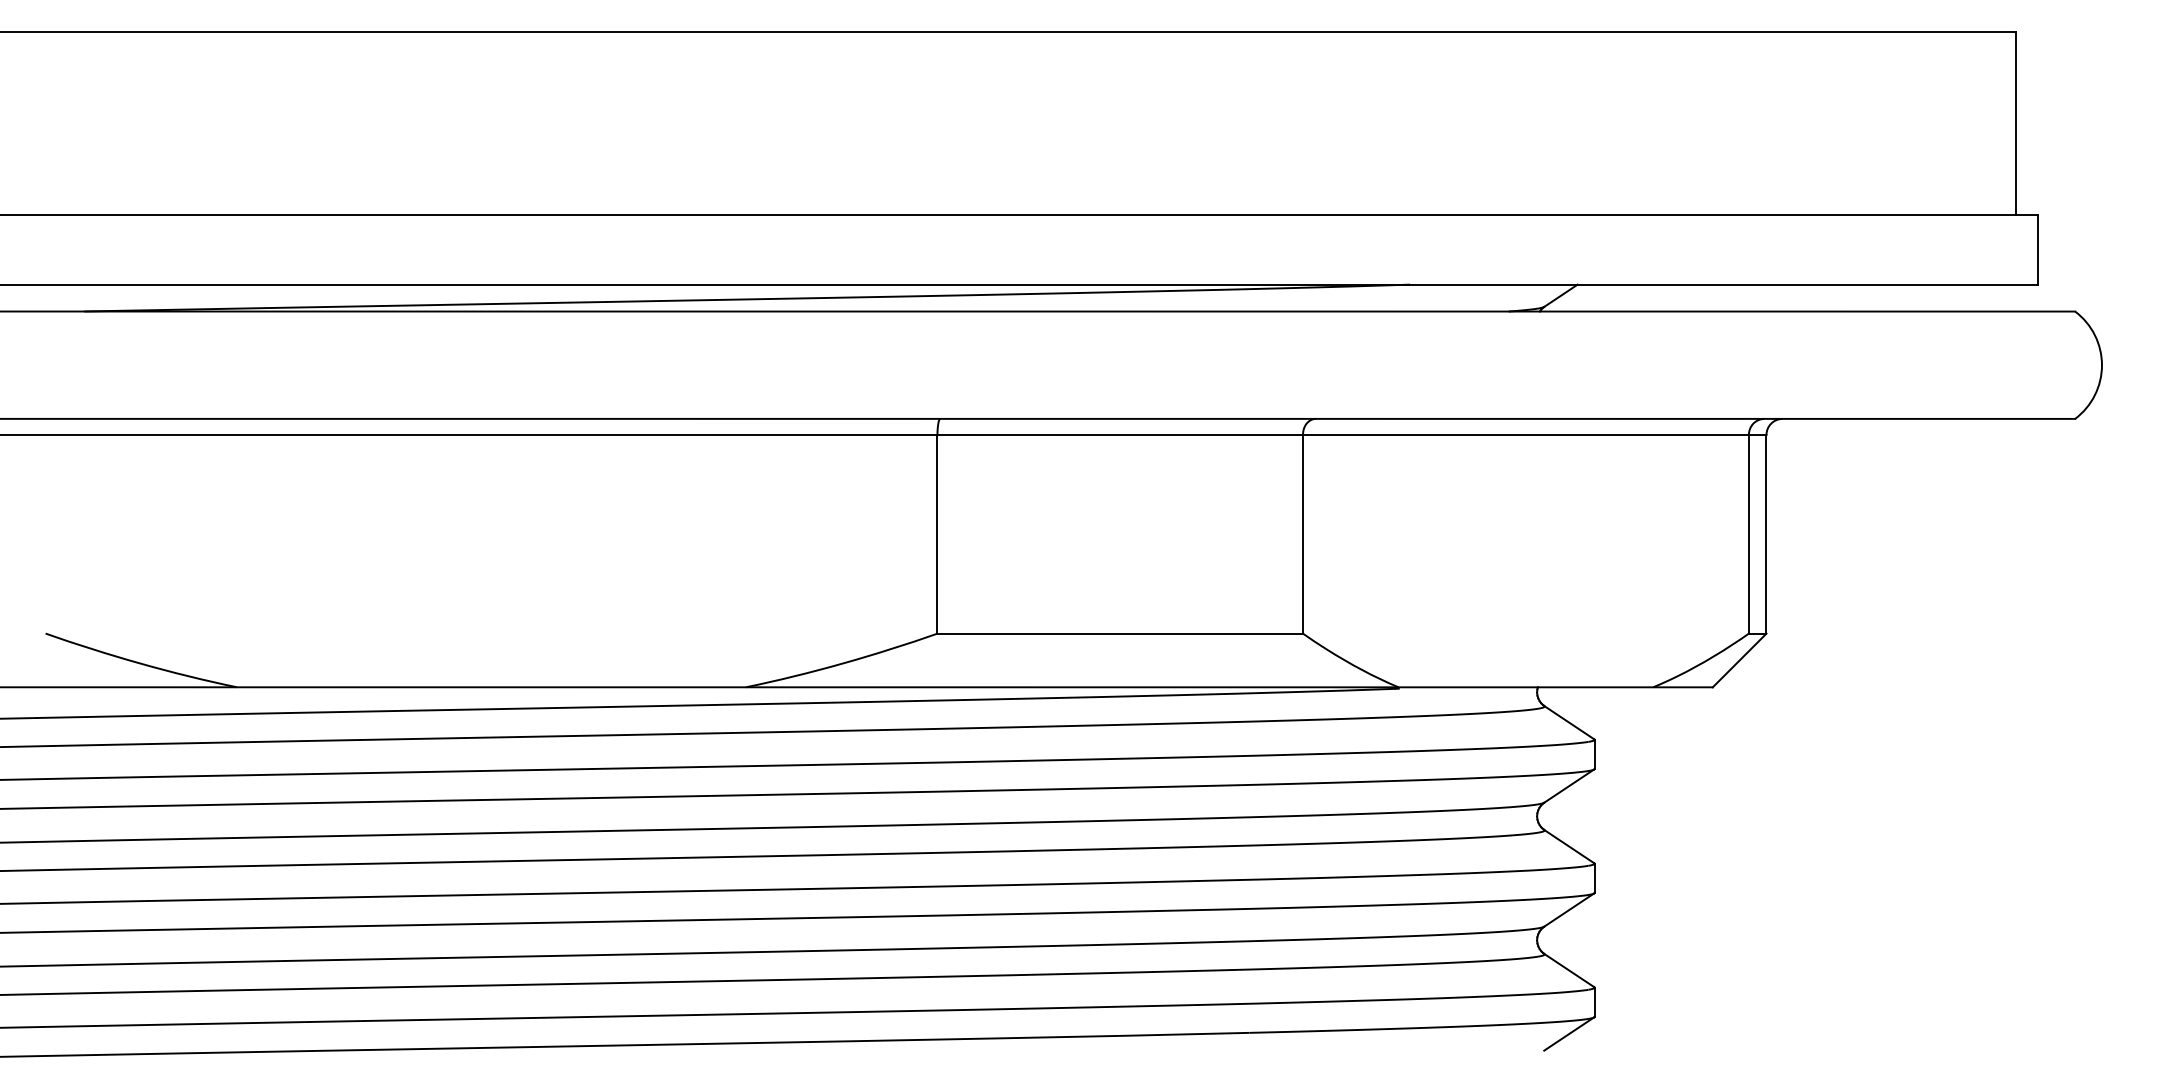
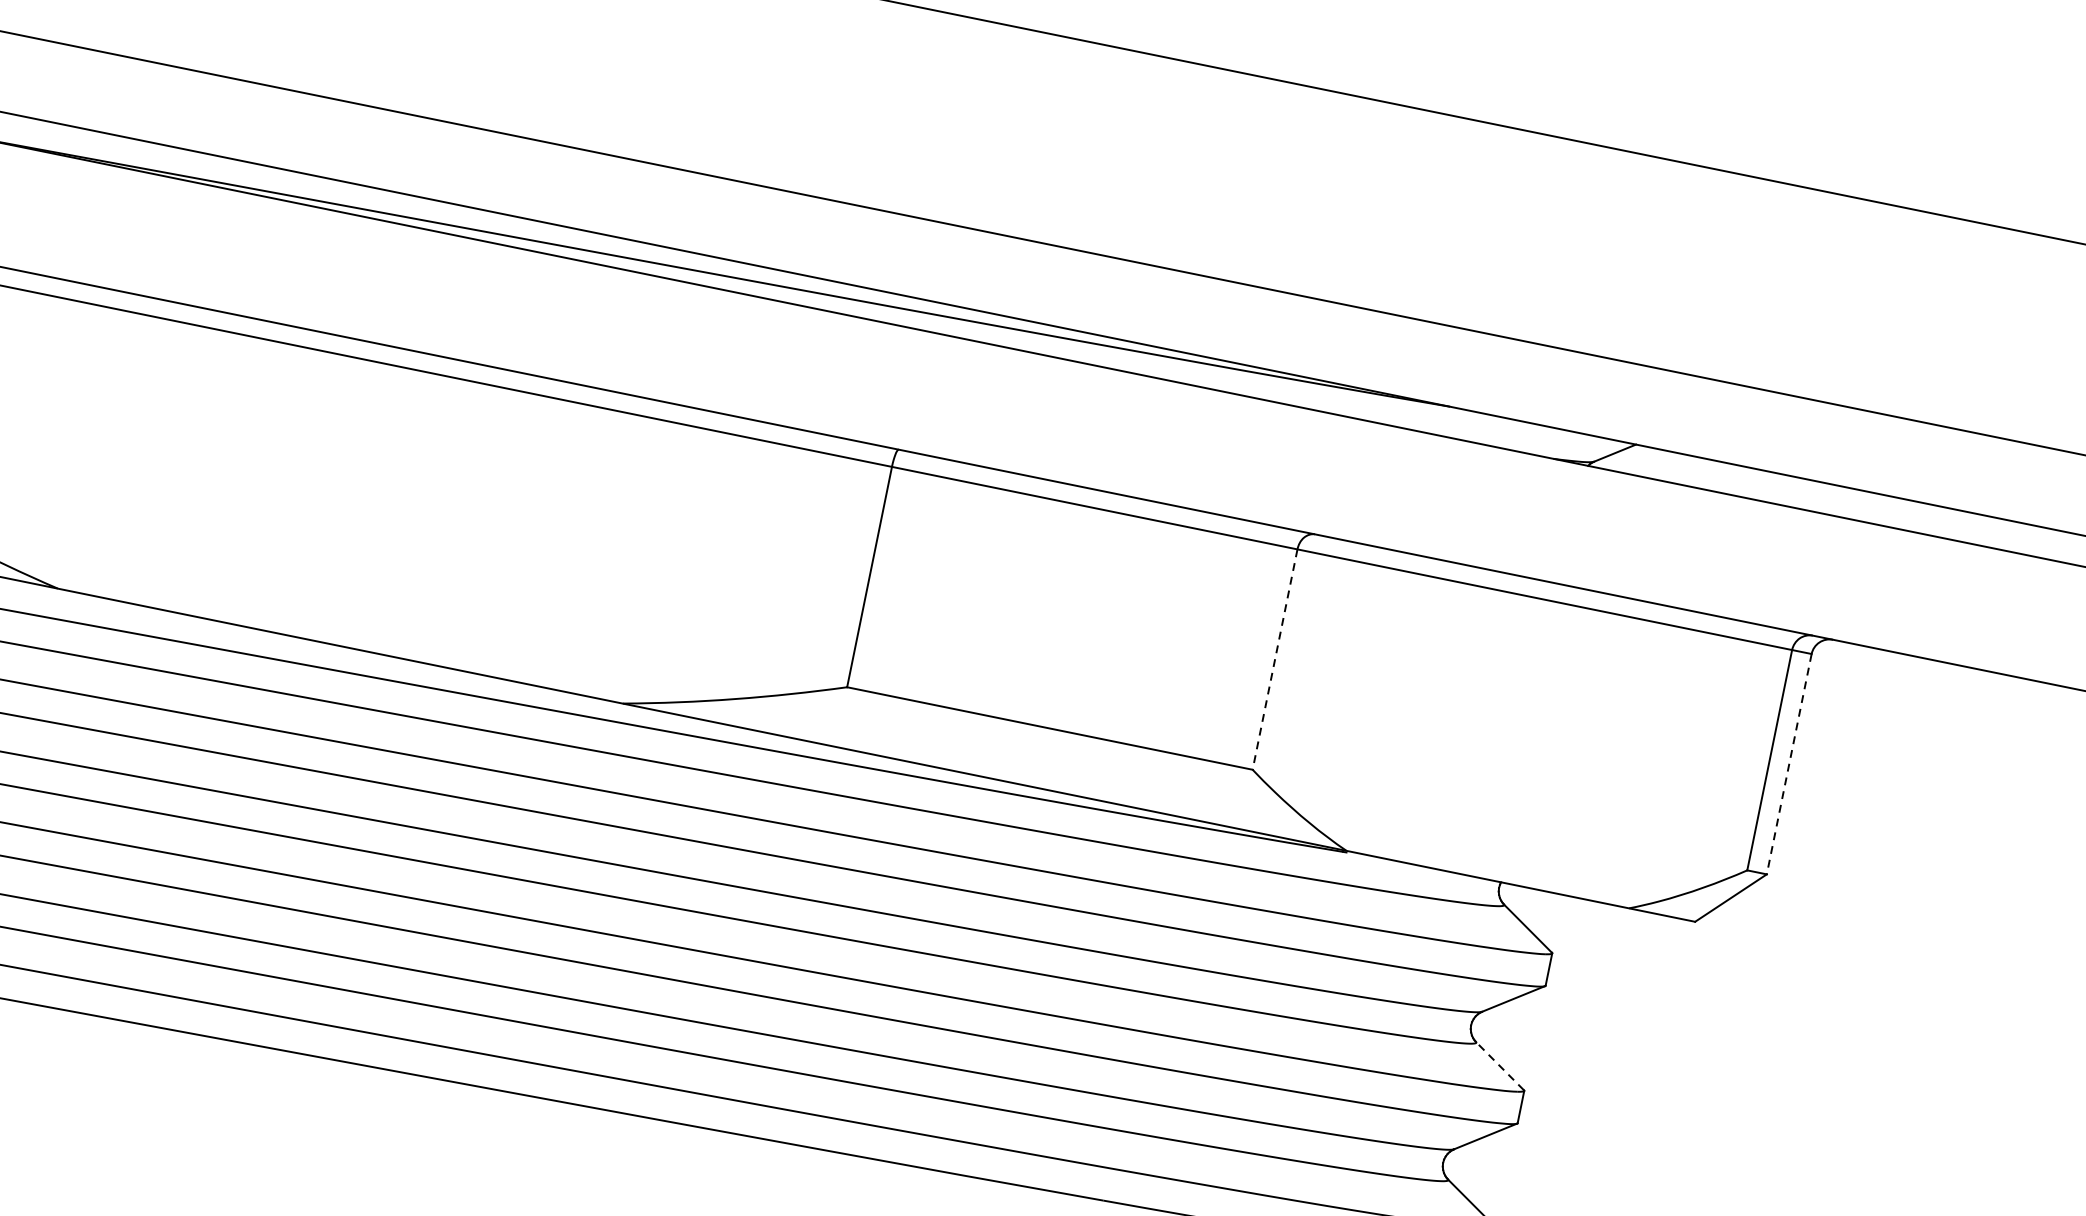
line: (1303, 534) -> (1275, 659), solid -> dashed
line: (1766, 534) -> (1789, 764), solid -> dashed
line: (1568, 846) -> (1499, 1065), solid -> dashed

